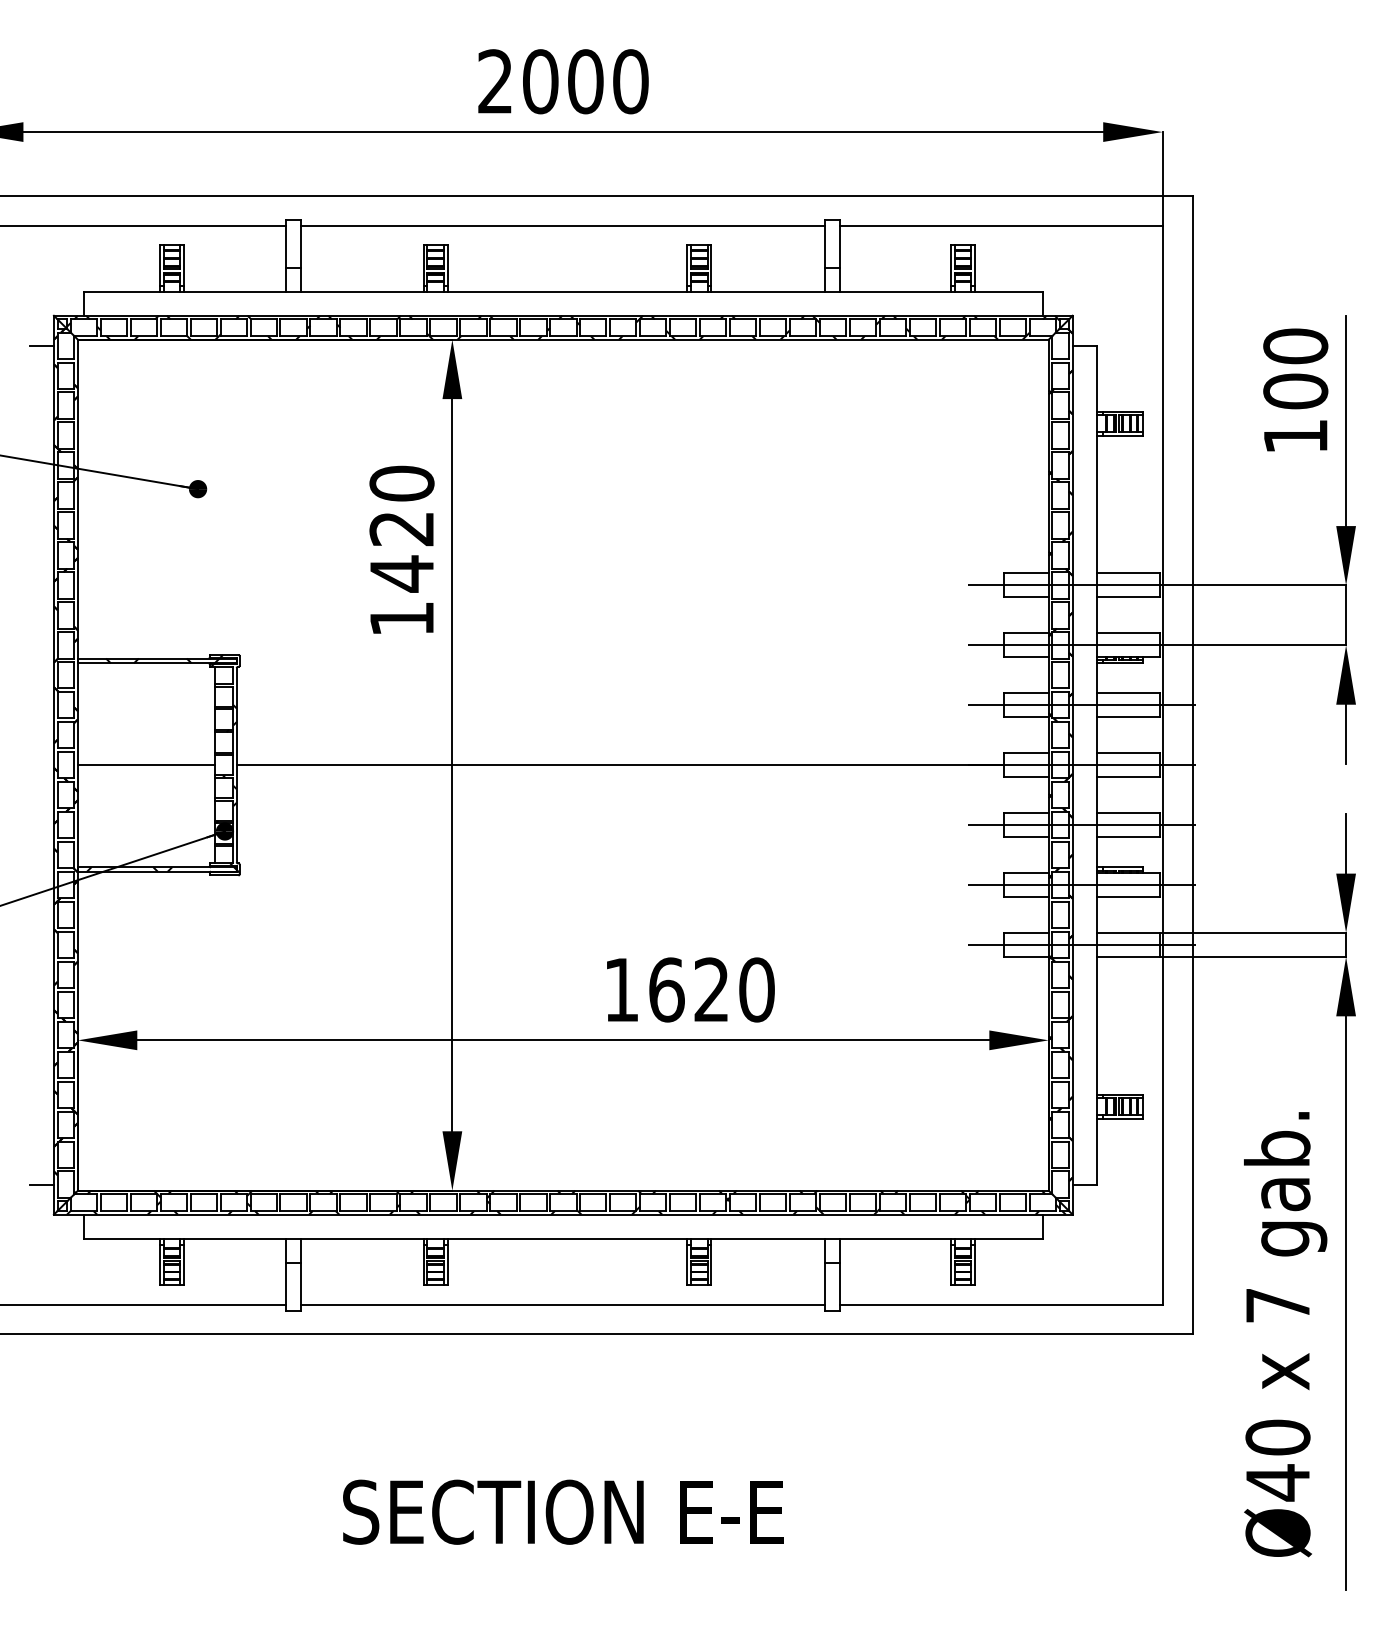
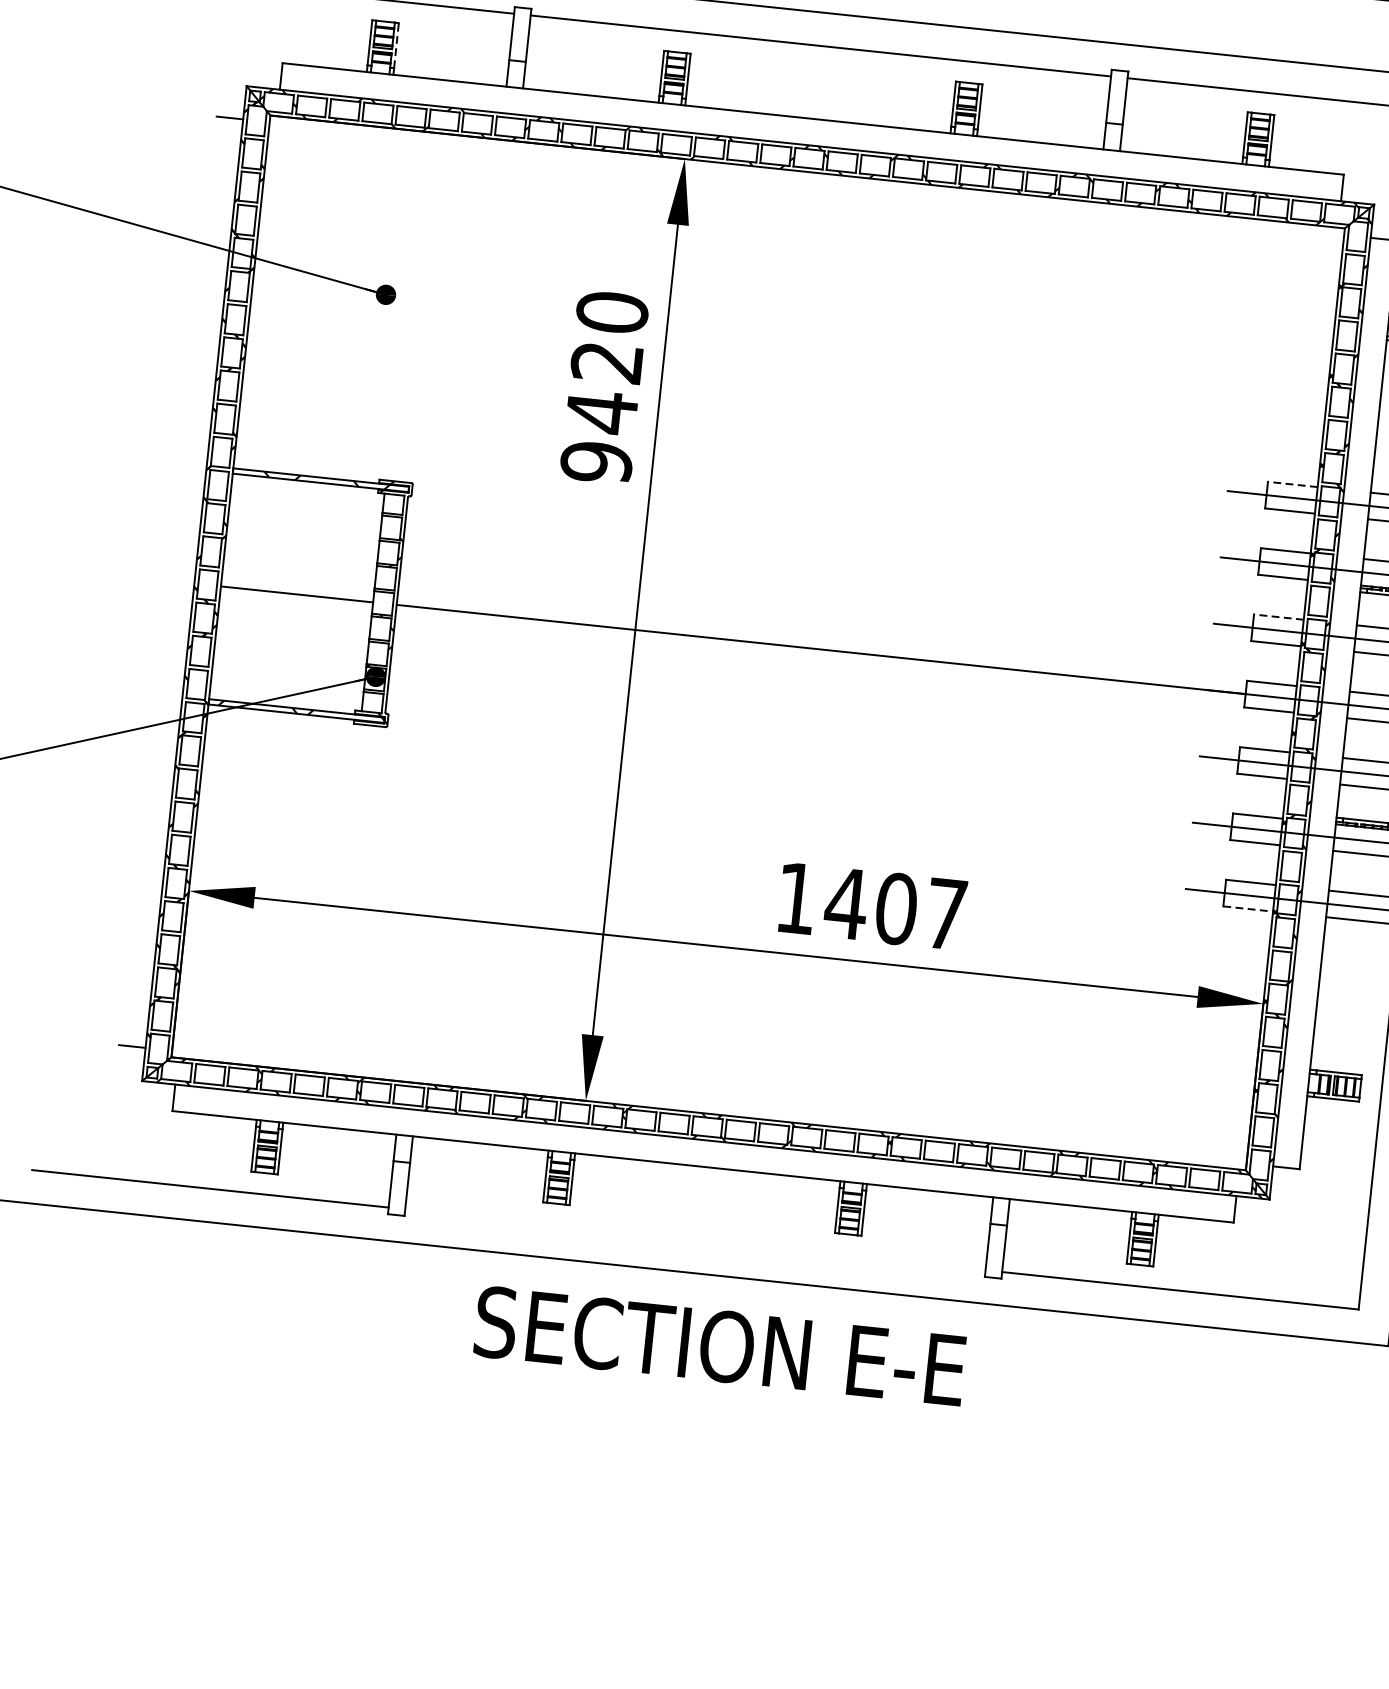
line: (184, 264) -> (397, 44), solid -> dashed
line: (1025, 573) -> (1292, 484), solid -> dashed
text: (401, 618) -> (596, 461), 1420 -> 9420
line: (1025, 693) -> (1278, 617), solid -> dashed
line: (1026, 956) -> (1248, 908), solid -> dashed
text: (710, 989) -> (894, 908), 1620 -> 1407
line: (563, 1304) -> (695, 1239), removed
text: (563, 1511) -> (720, 1345), moved

